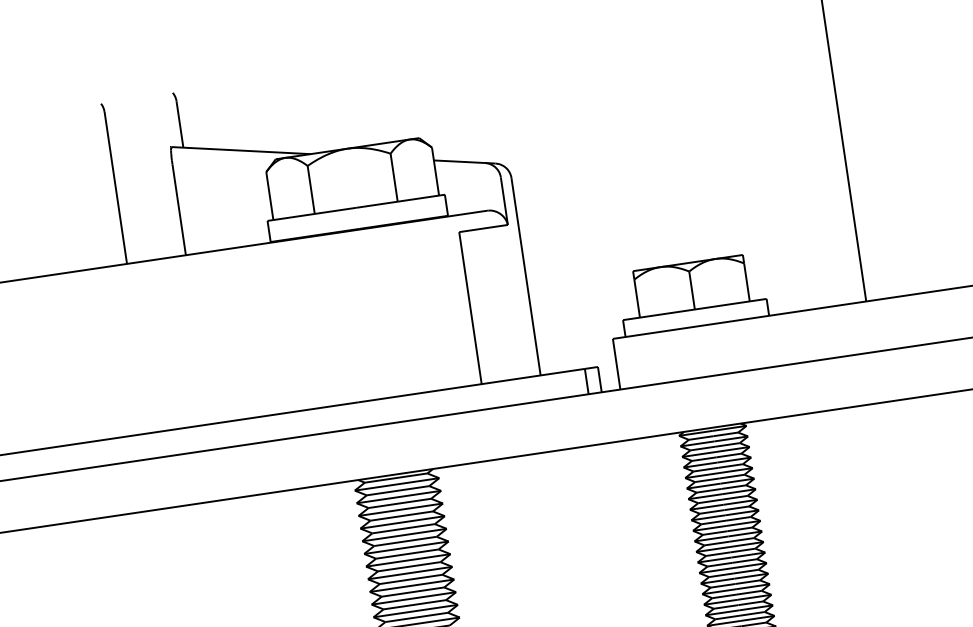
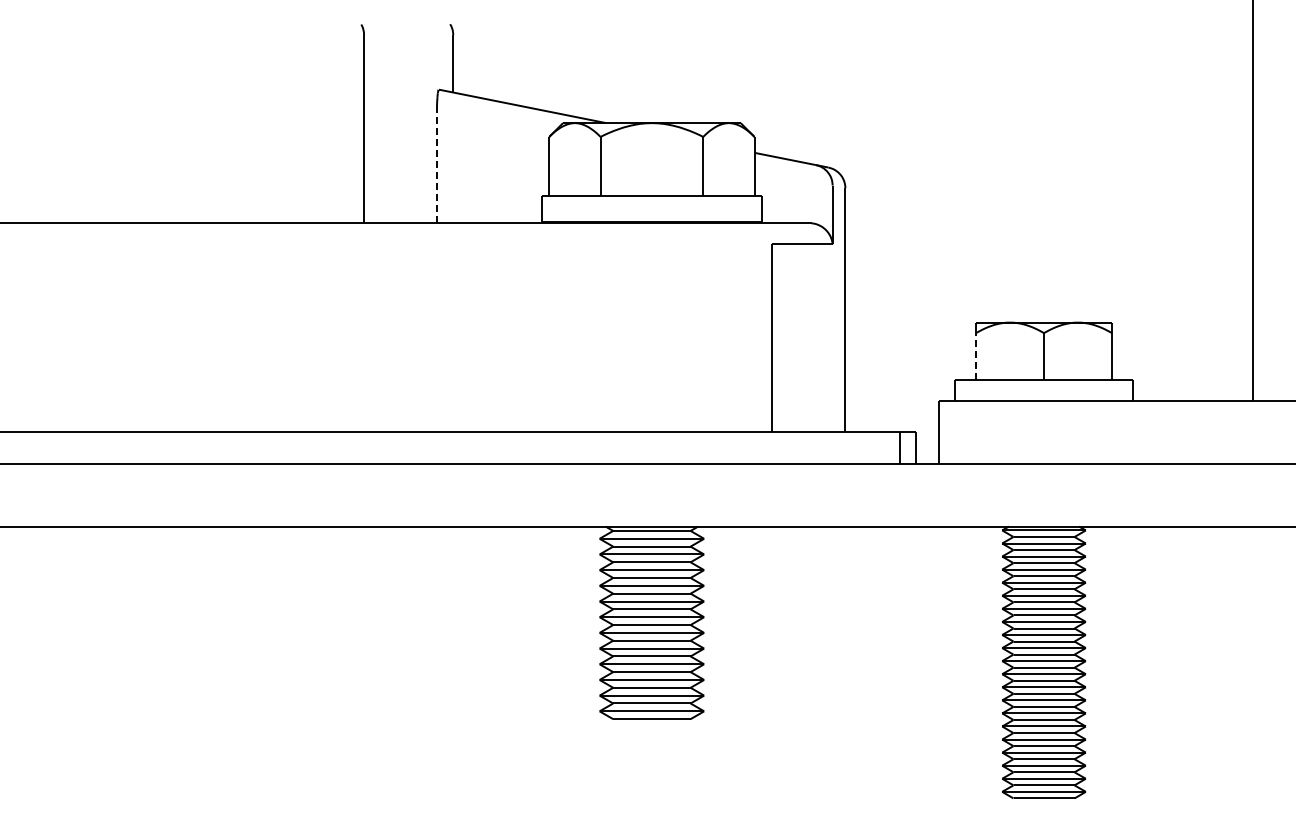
line: (179, 209) -> (437, 166), solid -> dashed
line: (637, 298) -> (976, 356), solid -> dashed

